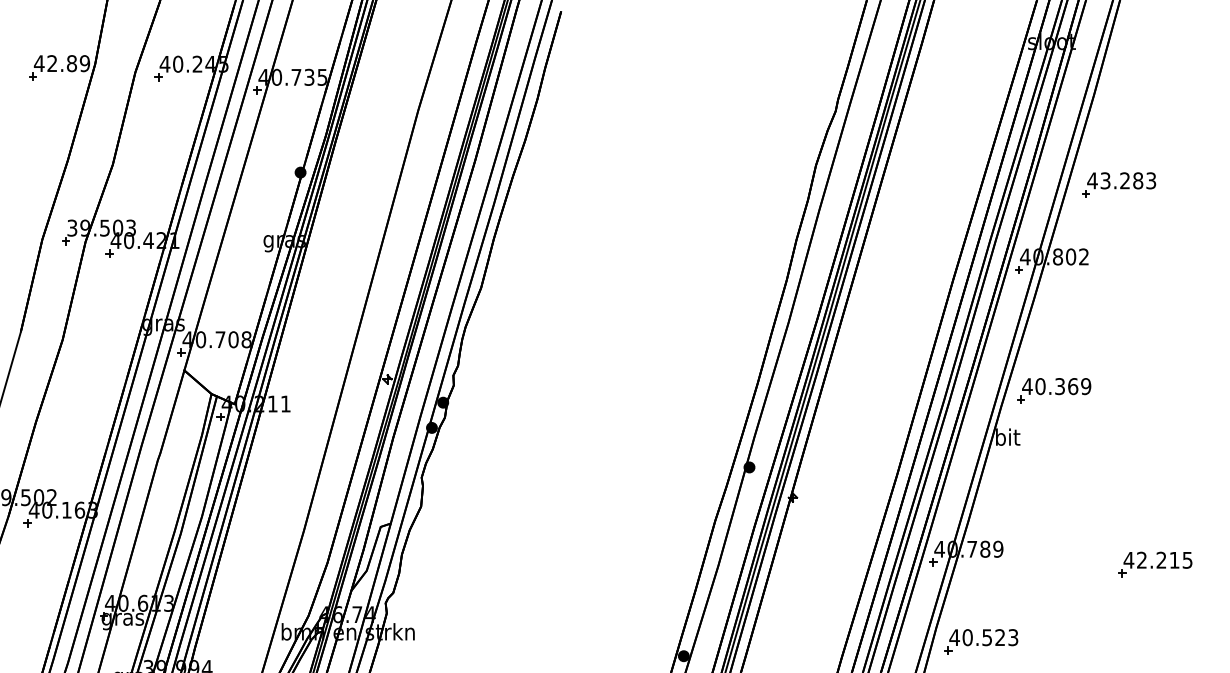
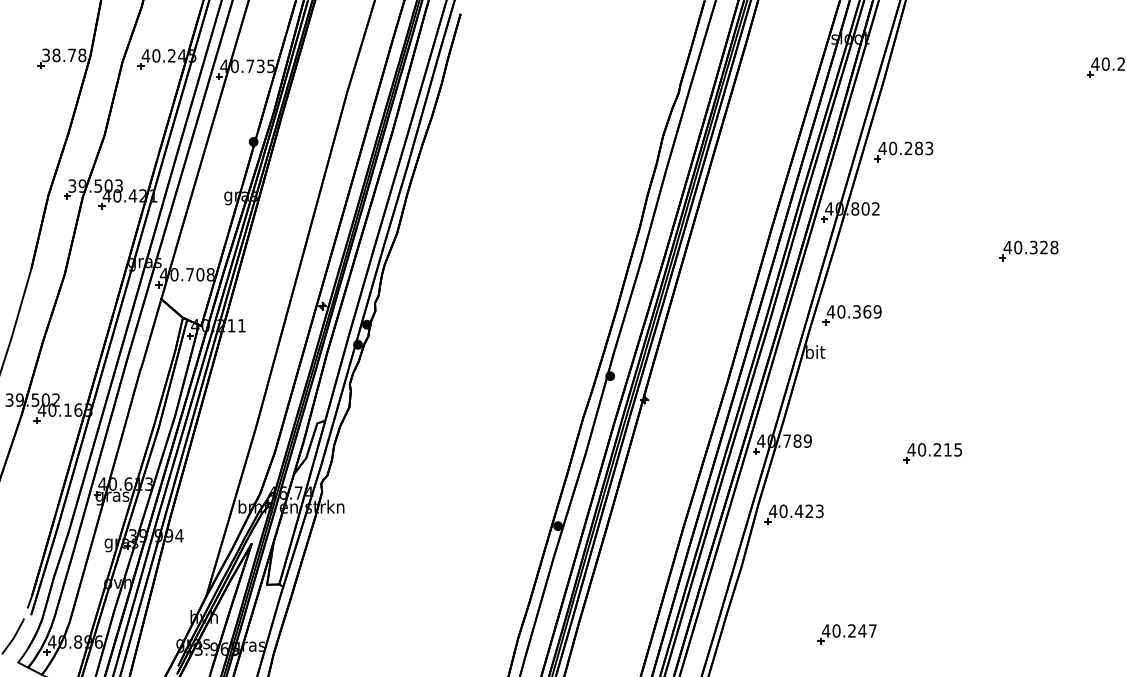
text: (61, 63) -> (63, 55), 42.89 -> 38.78
text: (1106, 180) -> (893, 148), 43.283 -> 40.283
text: (1142, 559) -> (922, 449), 42.215 -> 40.215
text: (986, 637) -> (798, 511), 40.523 -> 40.423

